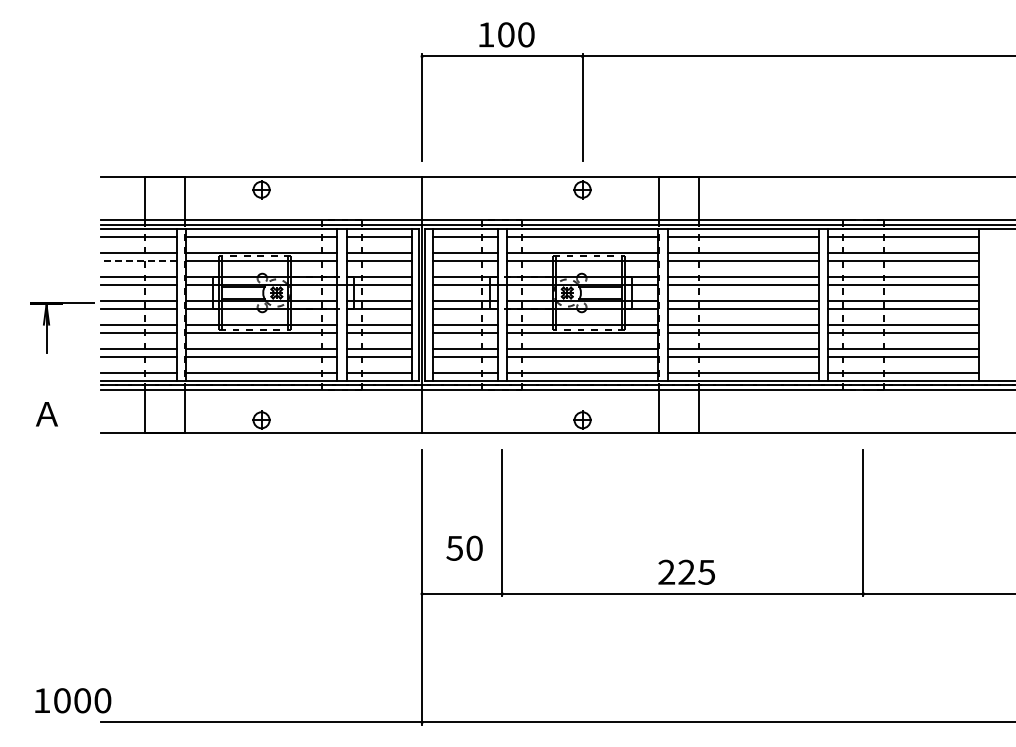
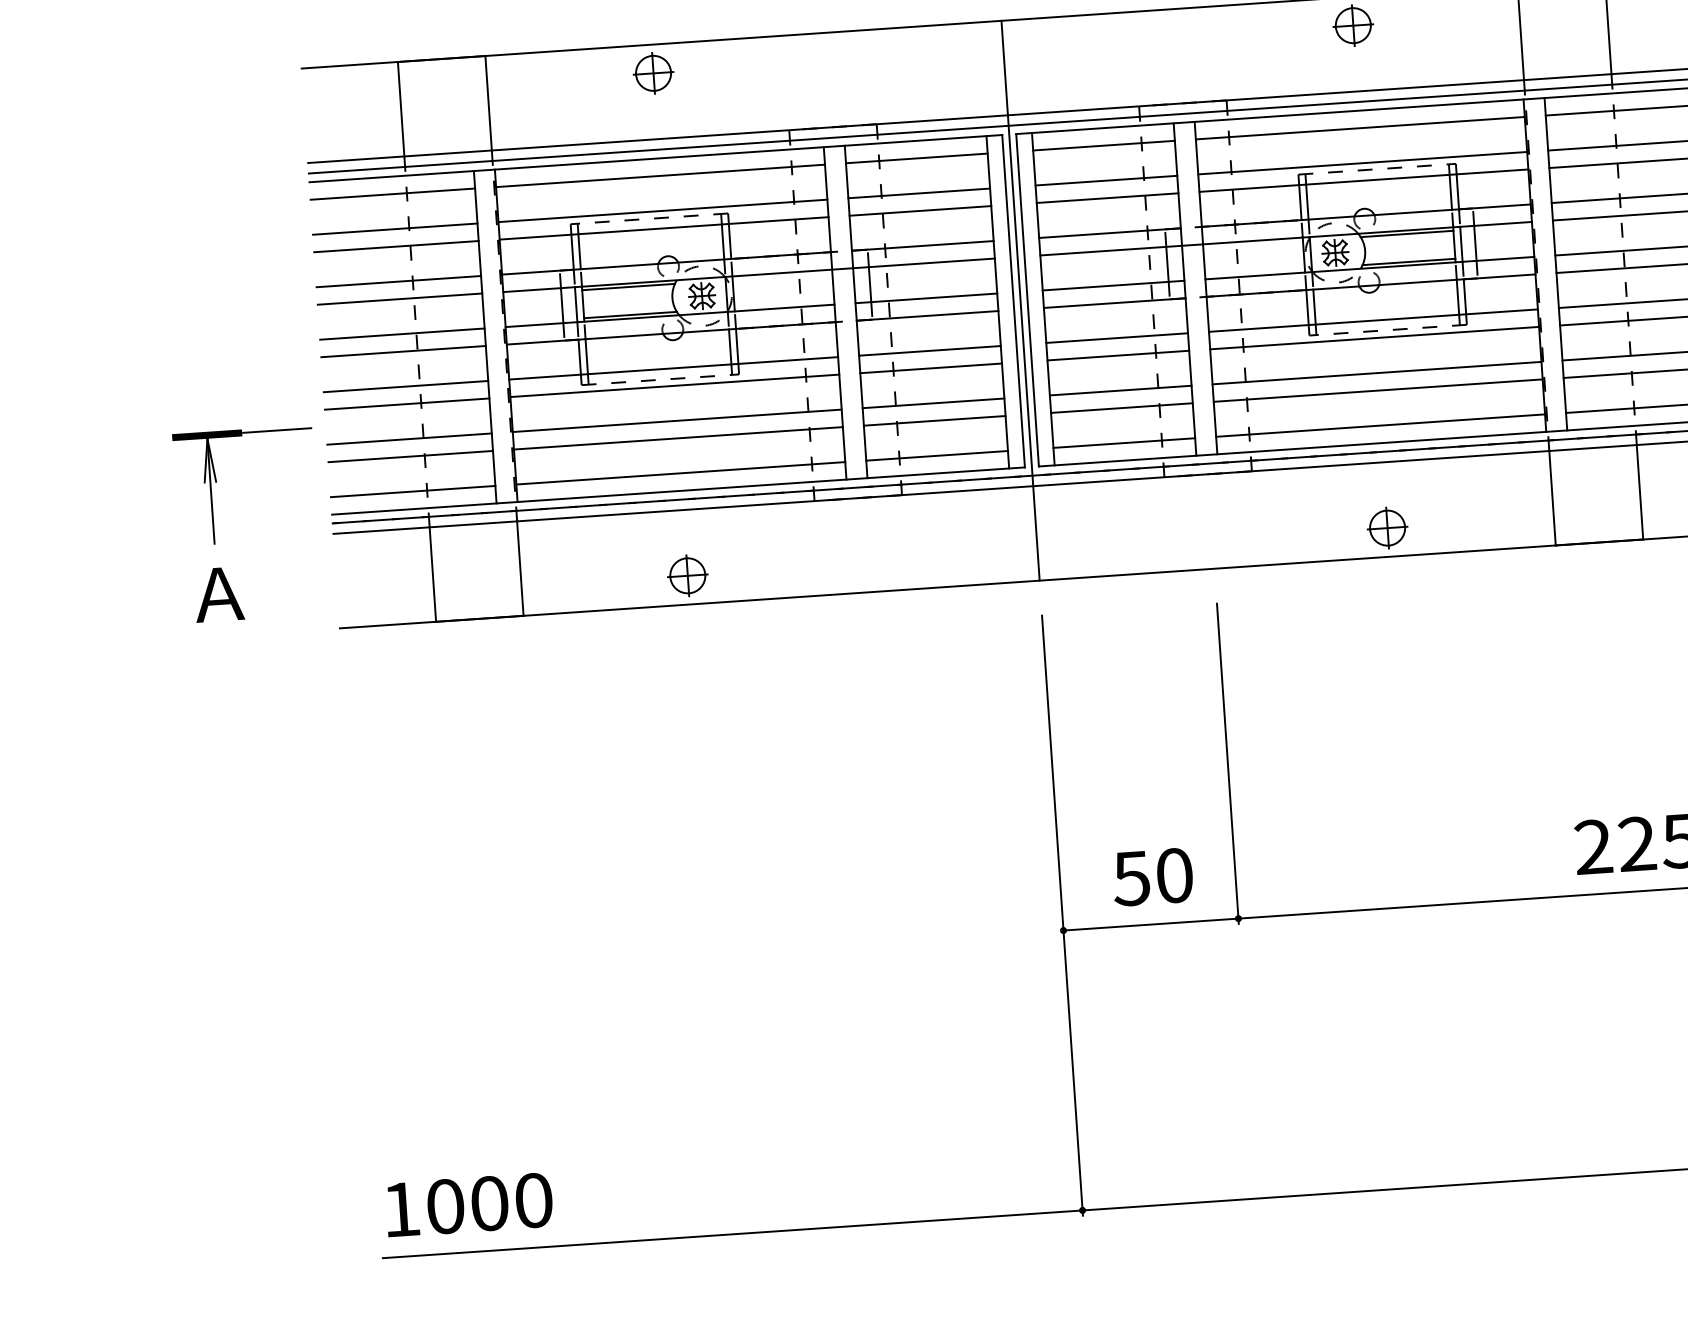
line: (138, 260) -> (395, 245), dashed -> solid
part: (49, 325) -> (217, 483), moved
text: (464, 547) -> (1152, 875), moved
text: (73, 700) -> (469, 1204), moved

